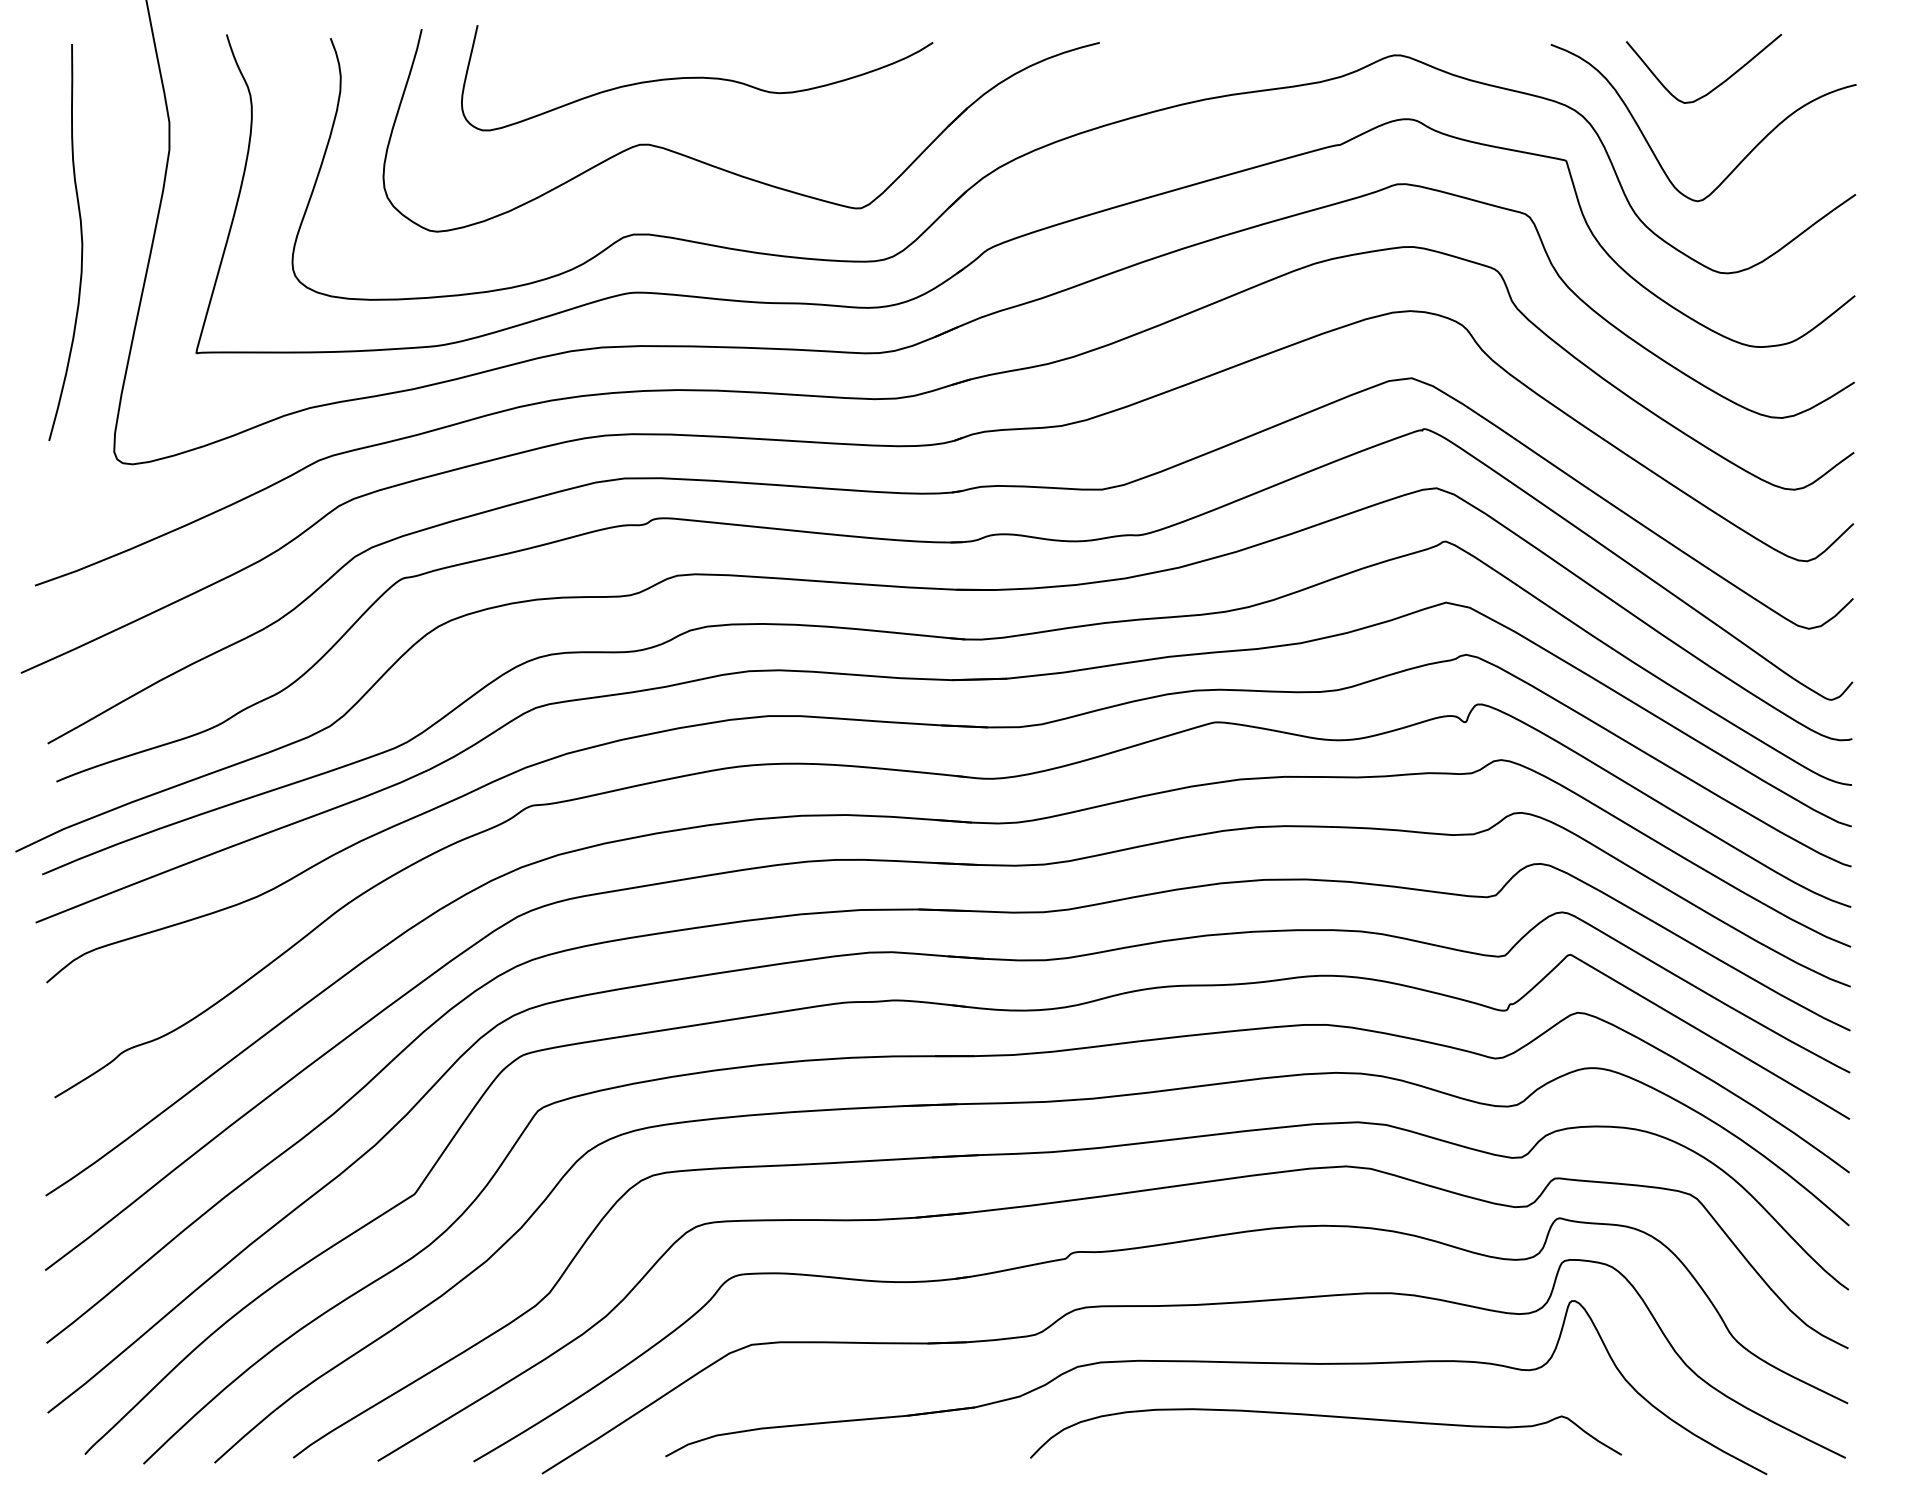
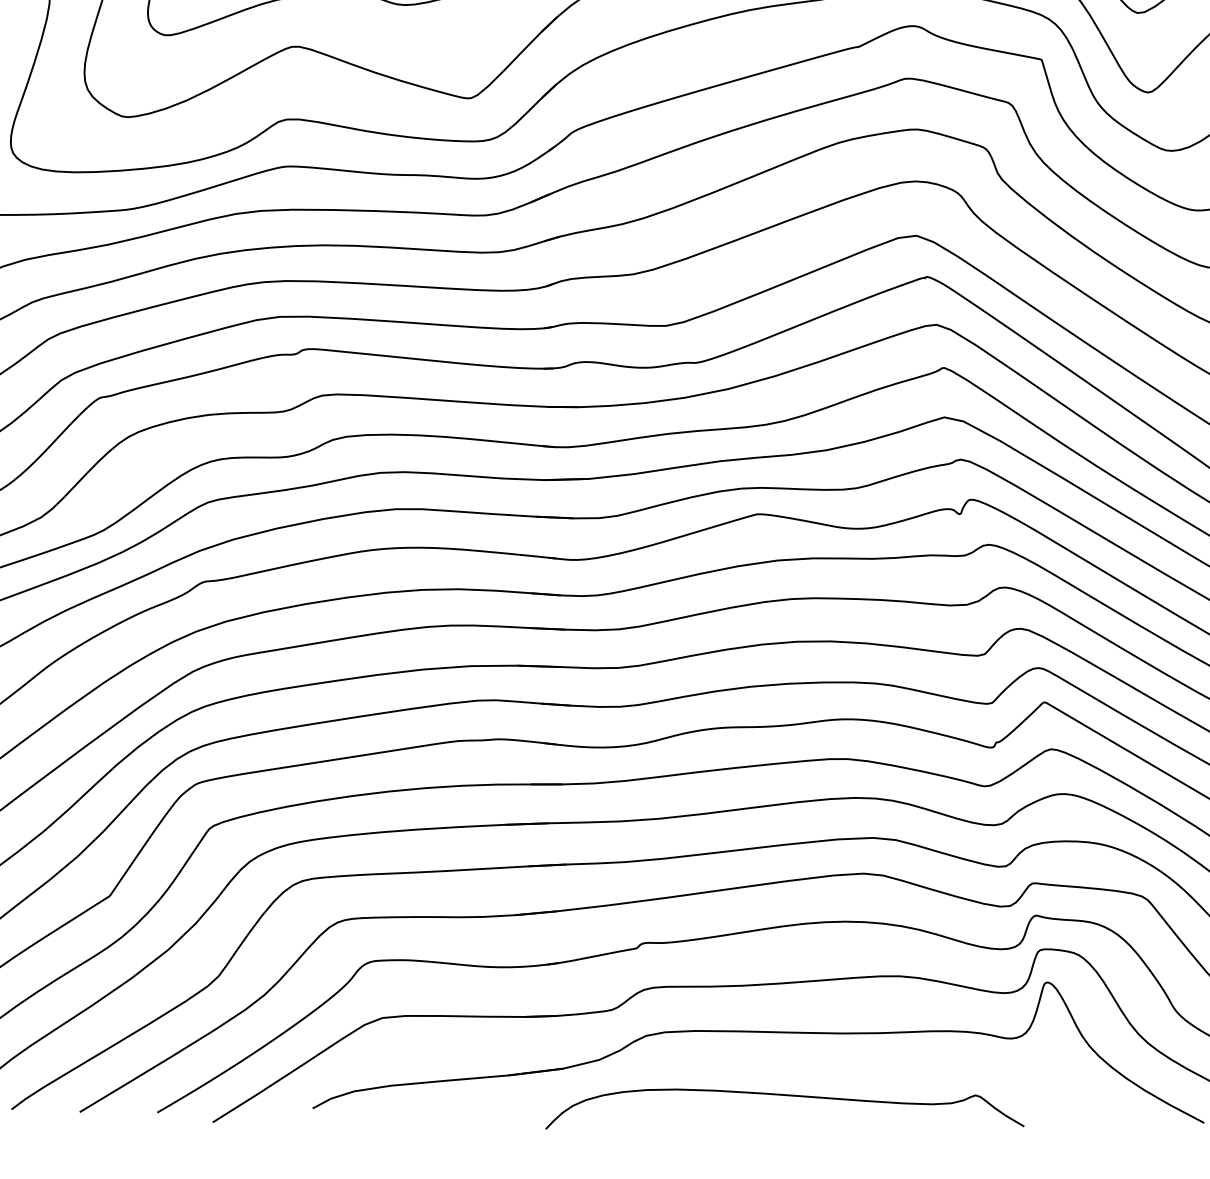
curve: (1328, 1417) -> (786, 1096), moved

